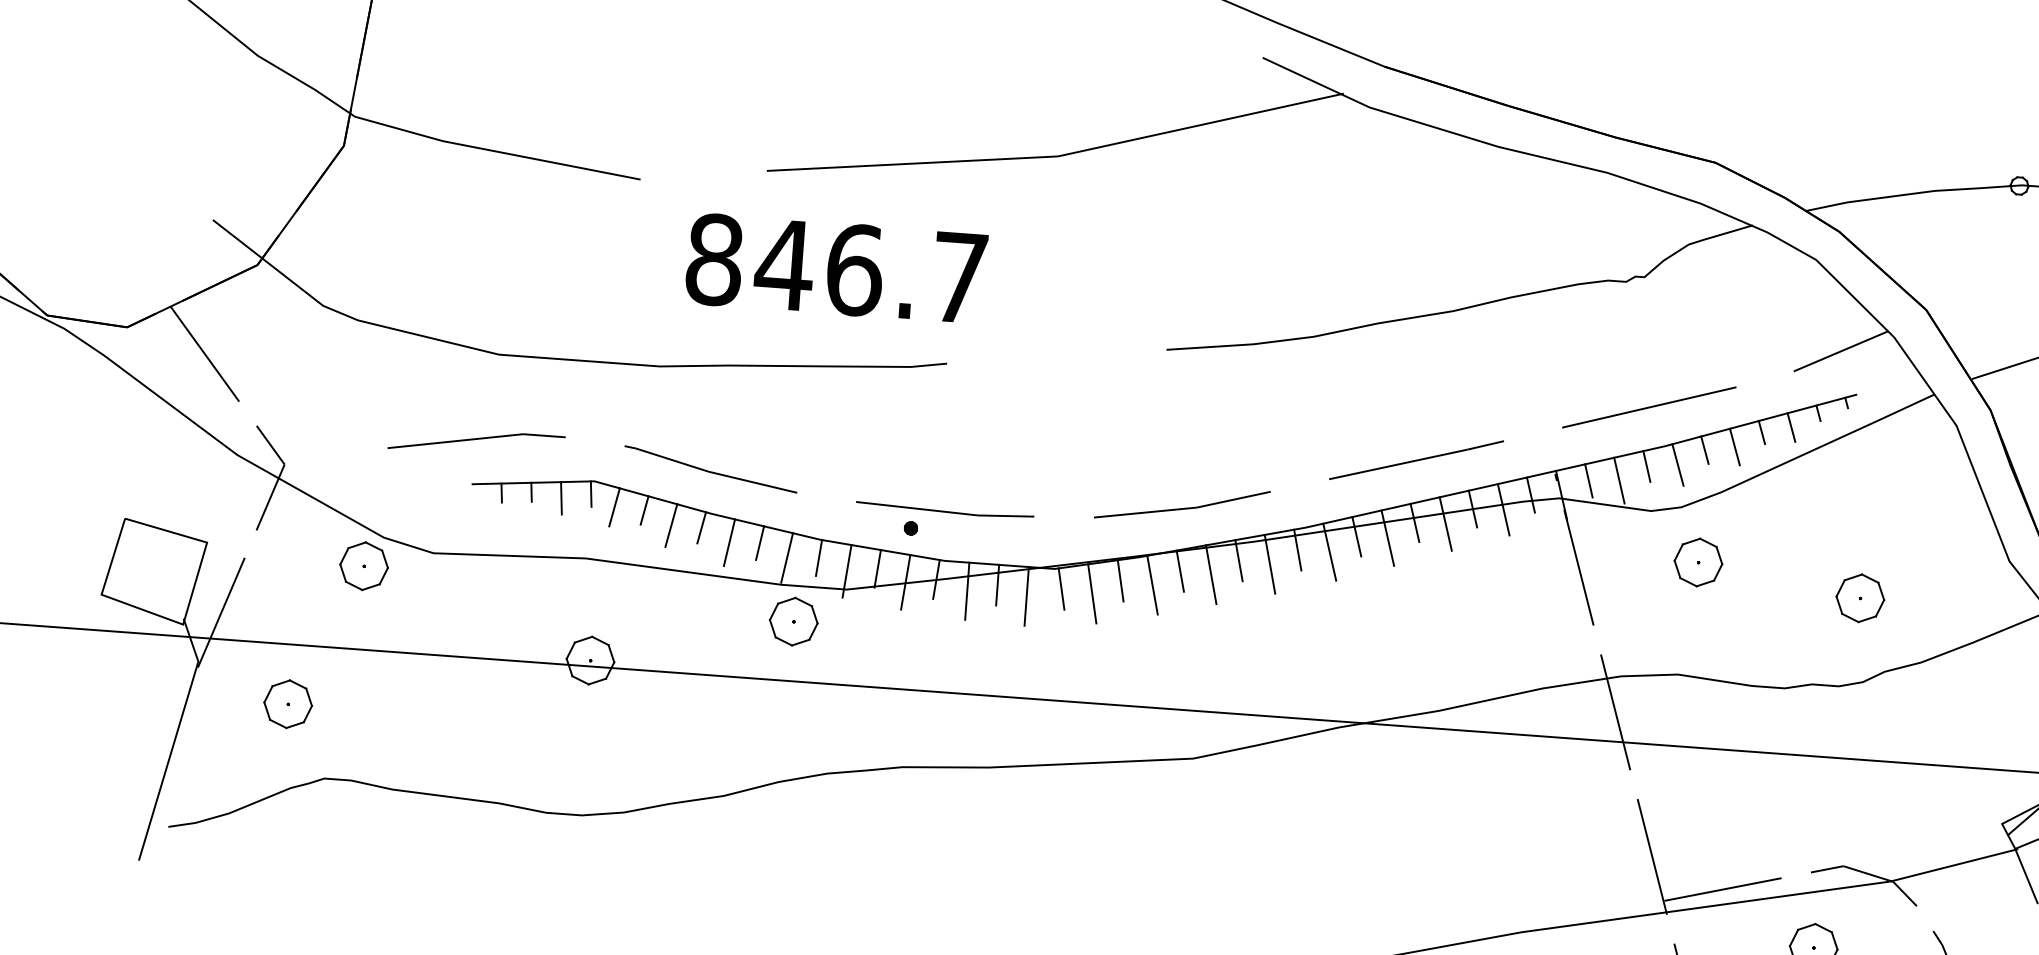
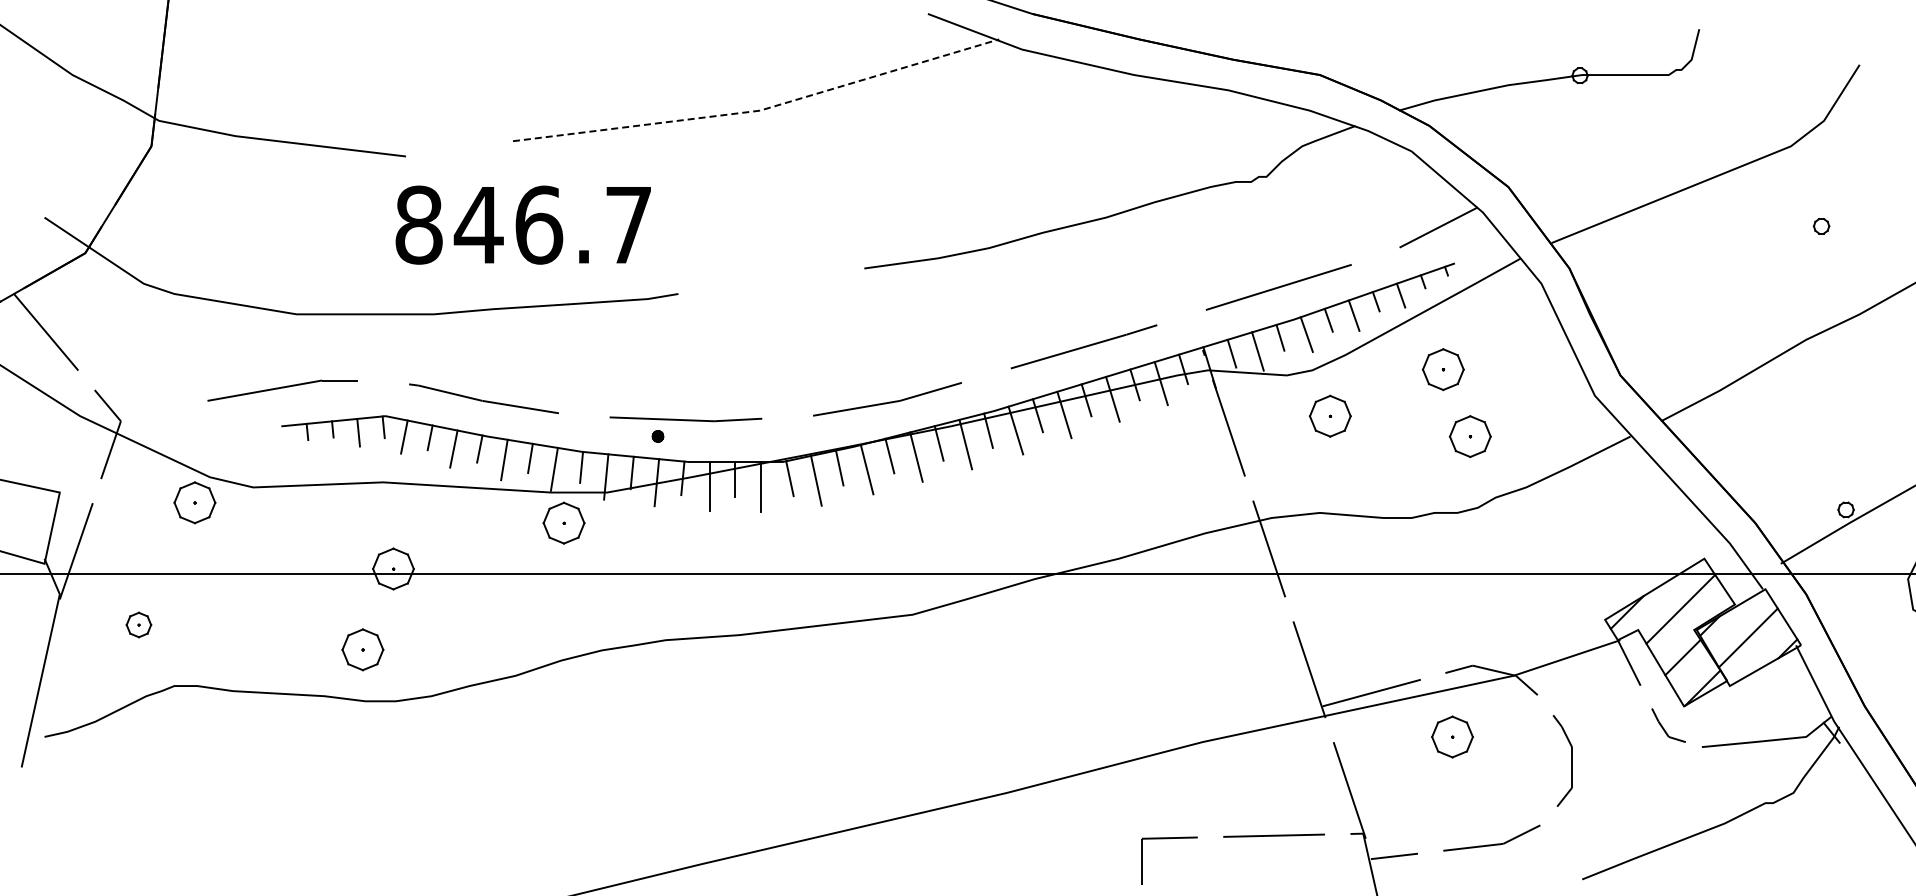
line: (1057, 156) -> (759, 110), solid -> dashed
text: (835, 267) -> (522, 224), moved
part: (1833, 517) -> (1442, 369), added
part: (287, 703) -> (138, 624), size x0.6
part: (547, 752) -> (362, 649), added

